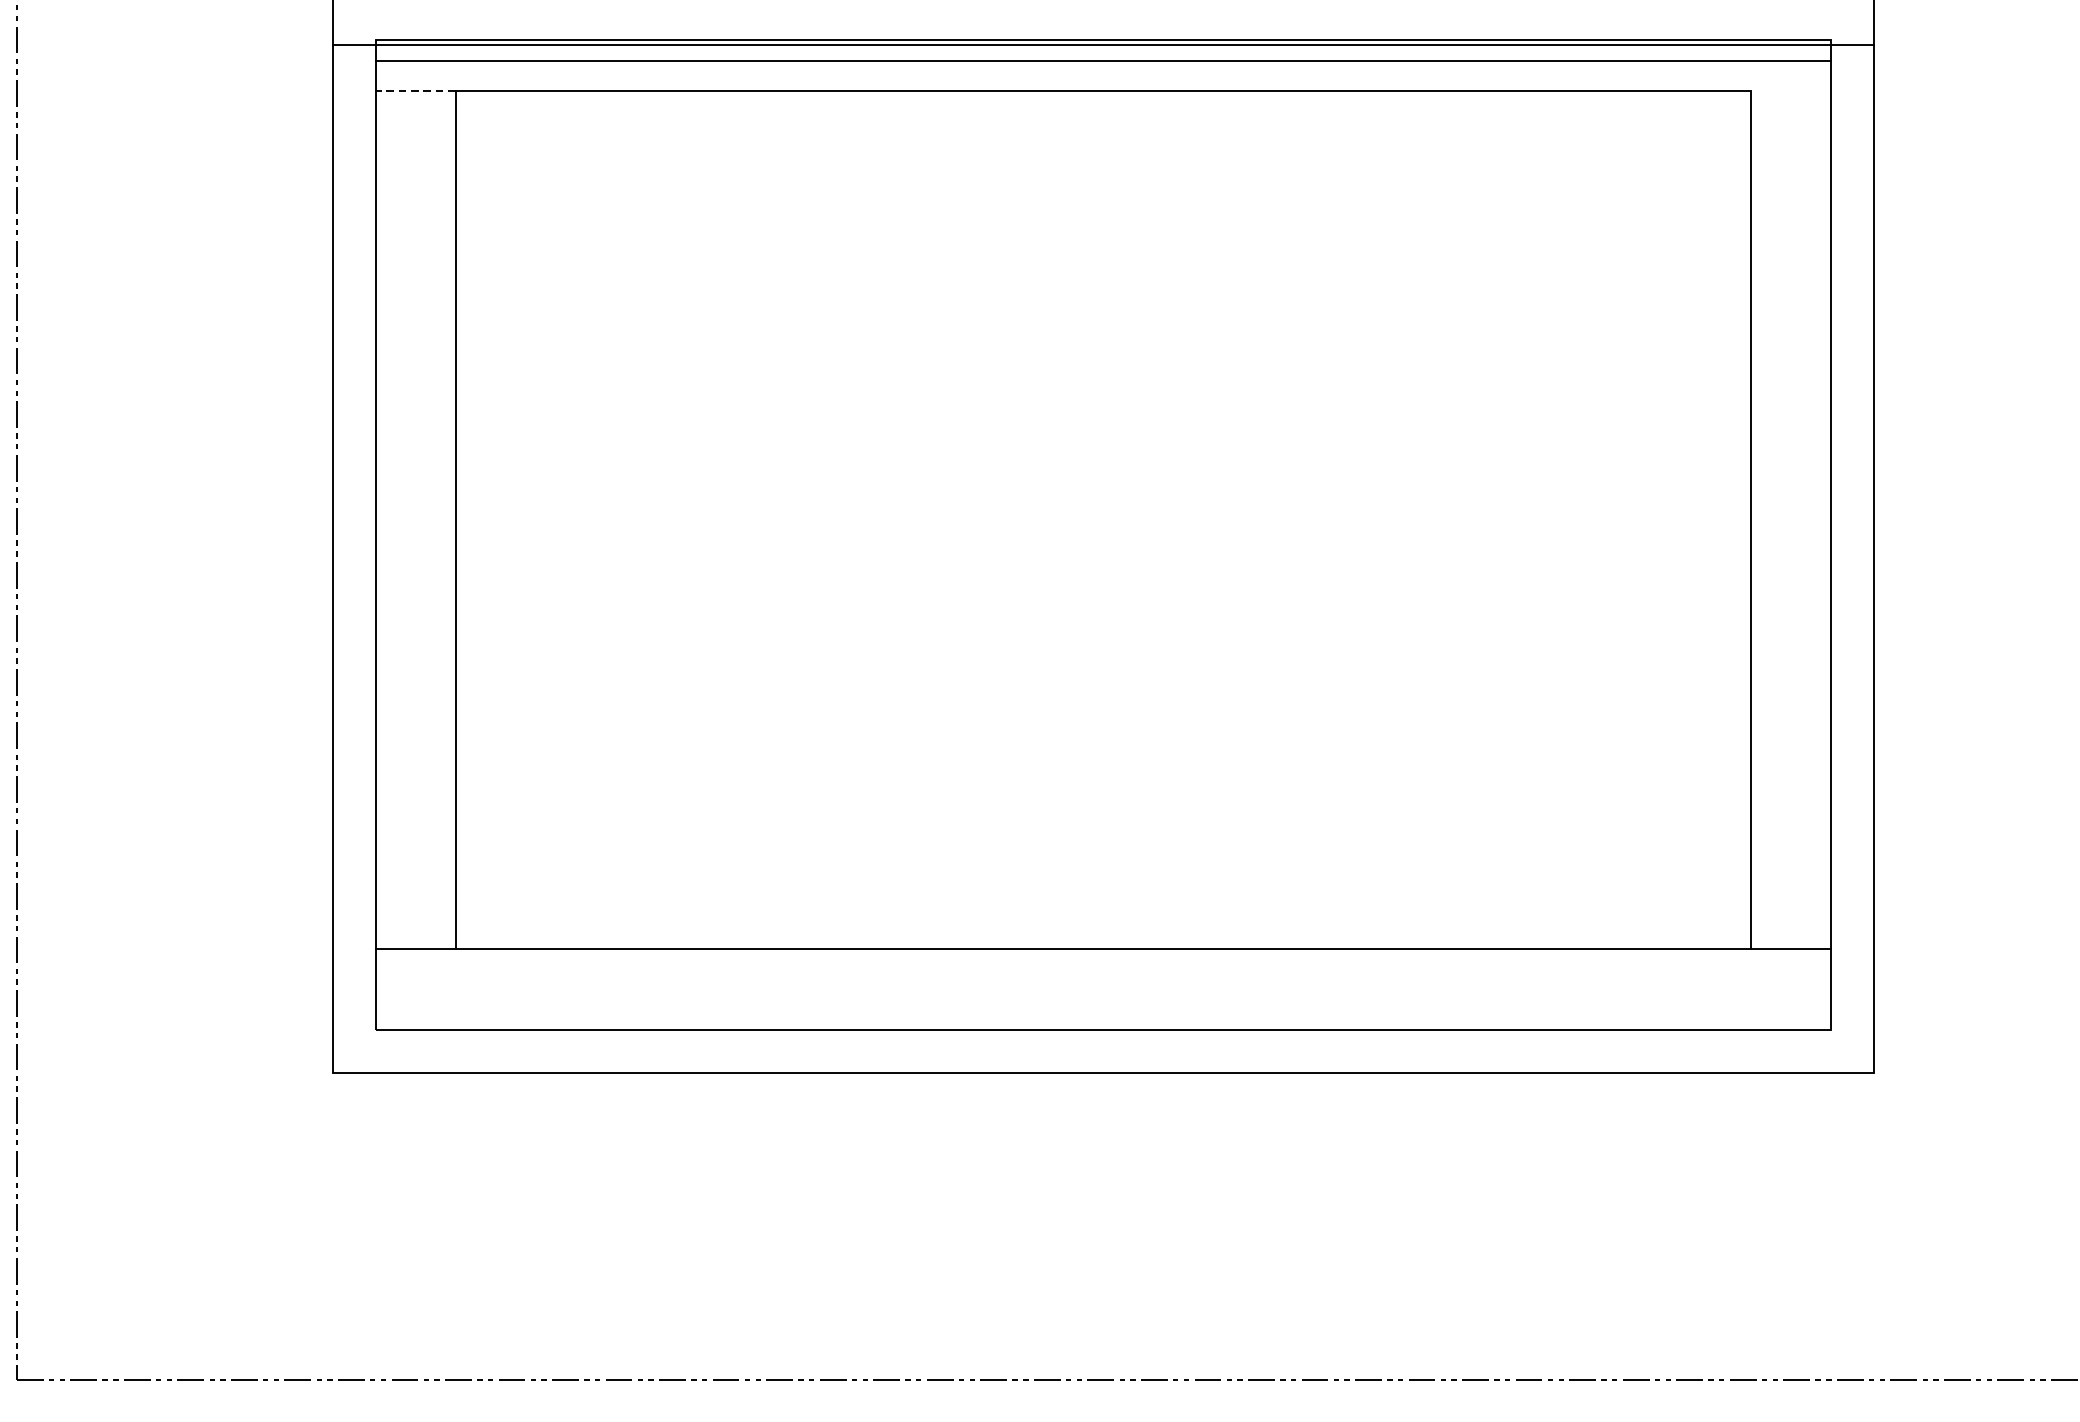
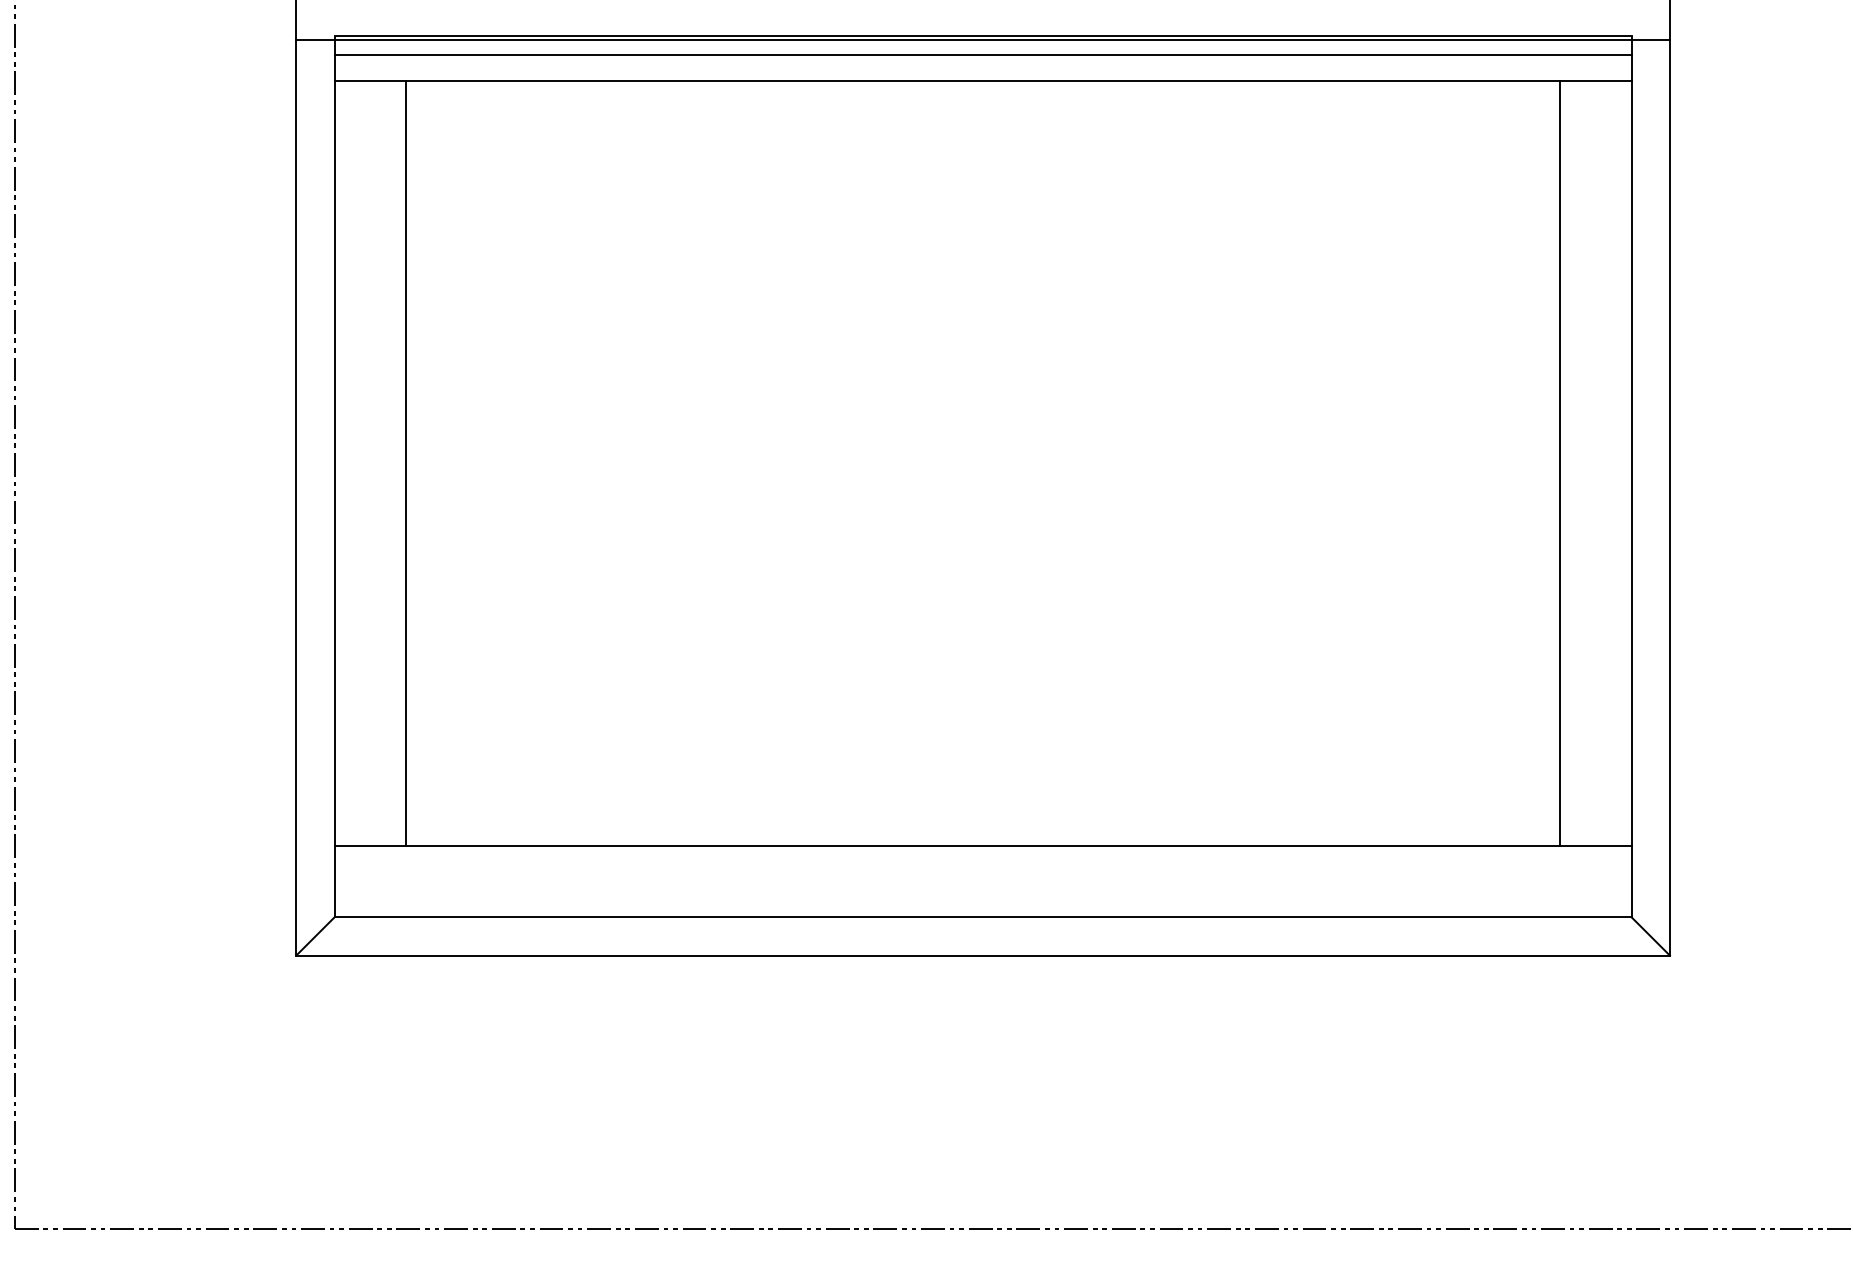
line: (415, 91) -> (370, 81), dashed -> solid
line: (1790, 91) -> (1595, 81), added
line: (354, 1051) -> (315, 936), added
line: (1852, 1051) -> (1650, 936), added

